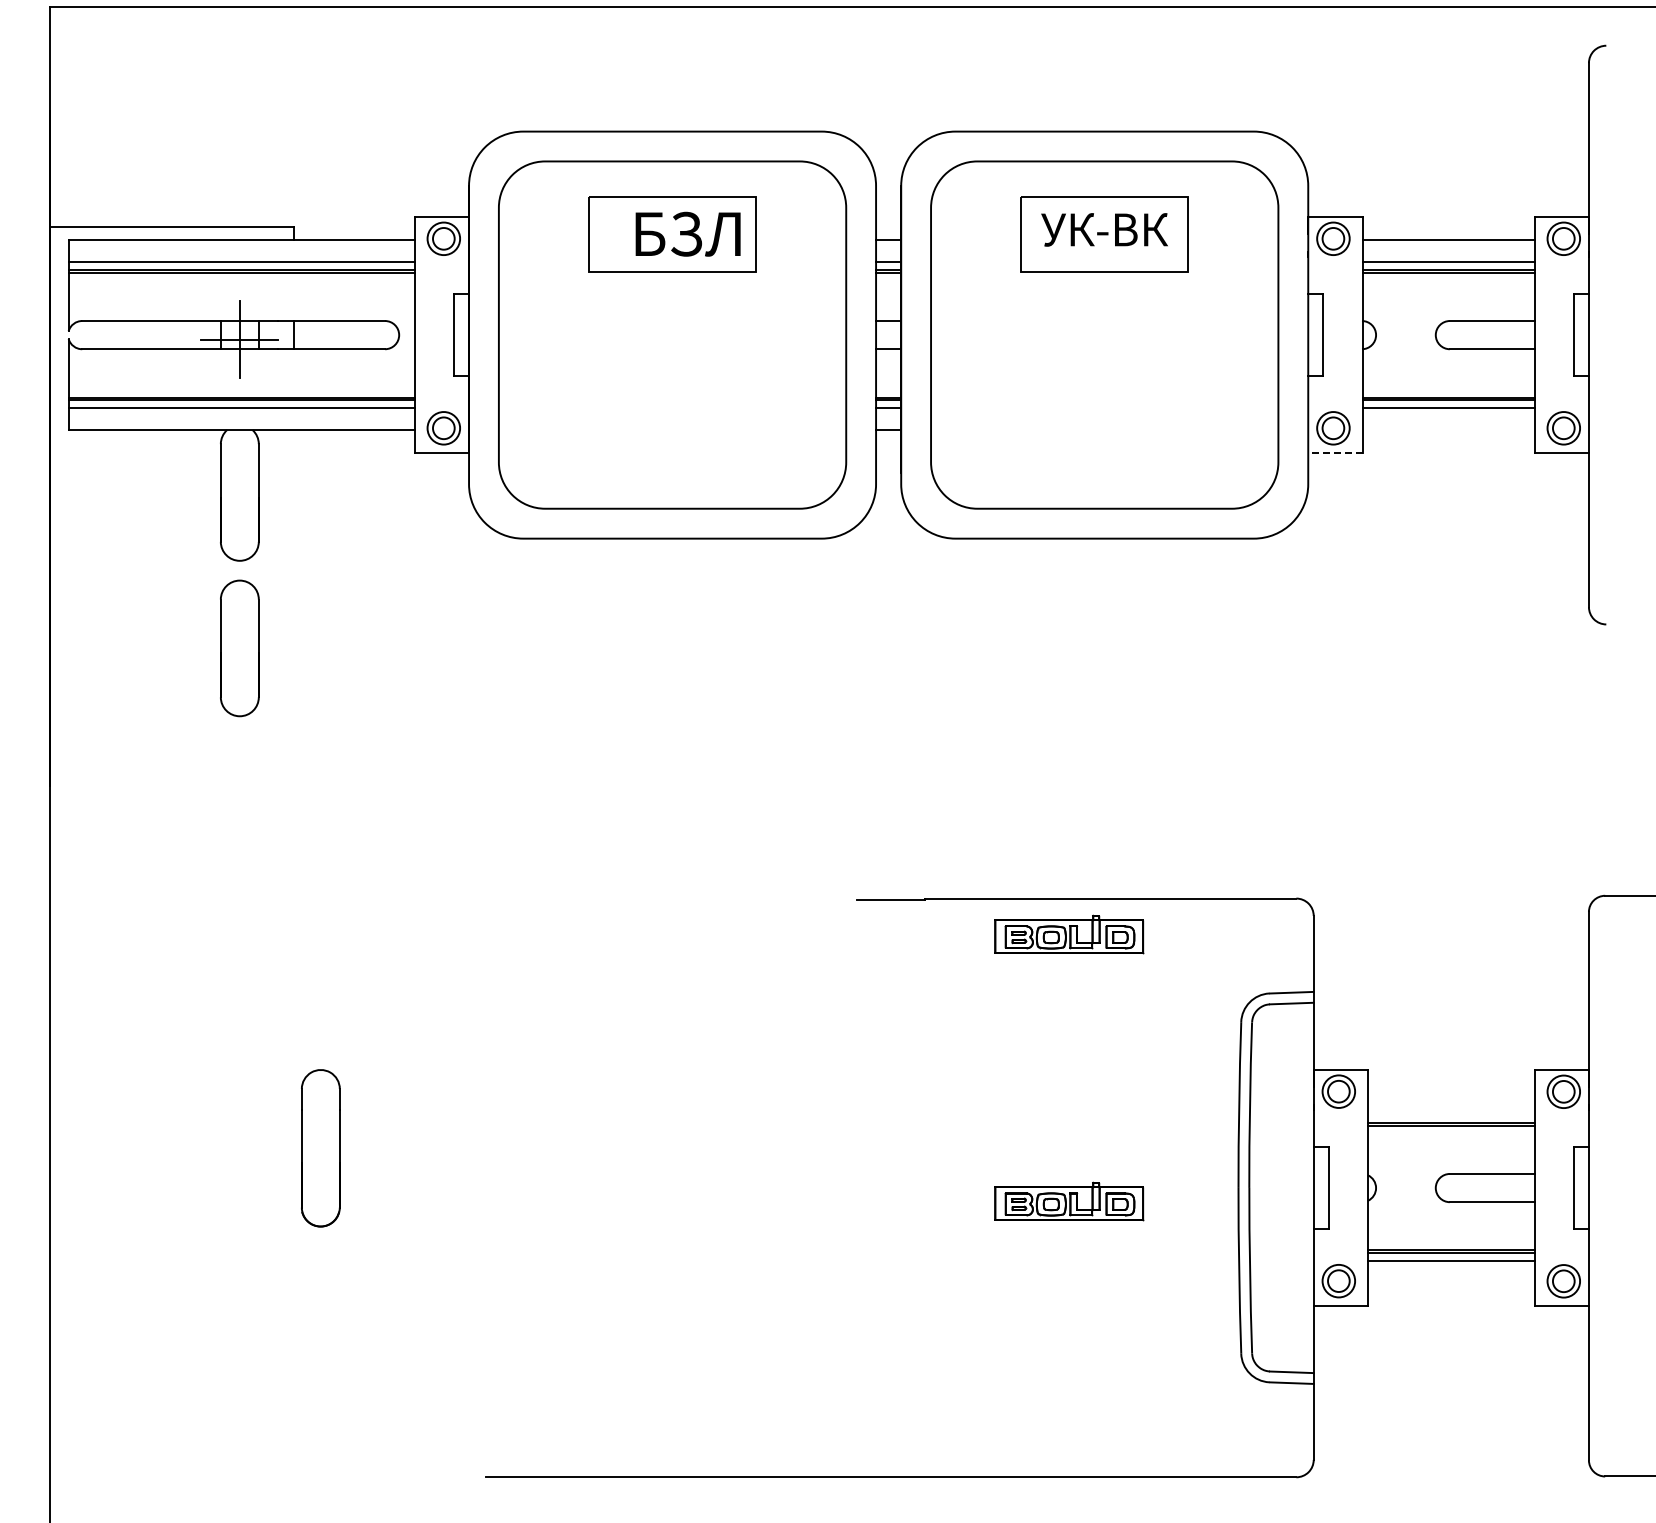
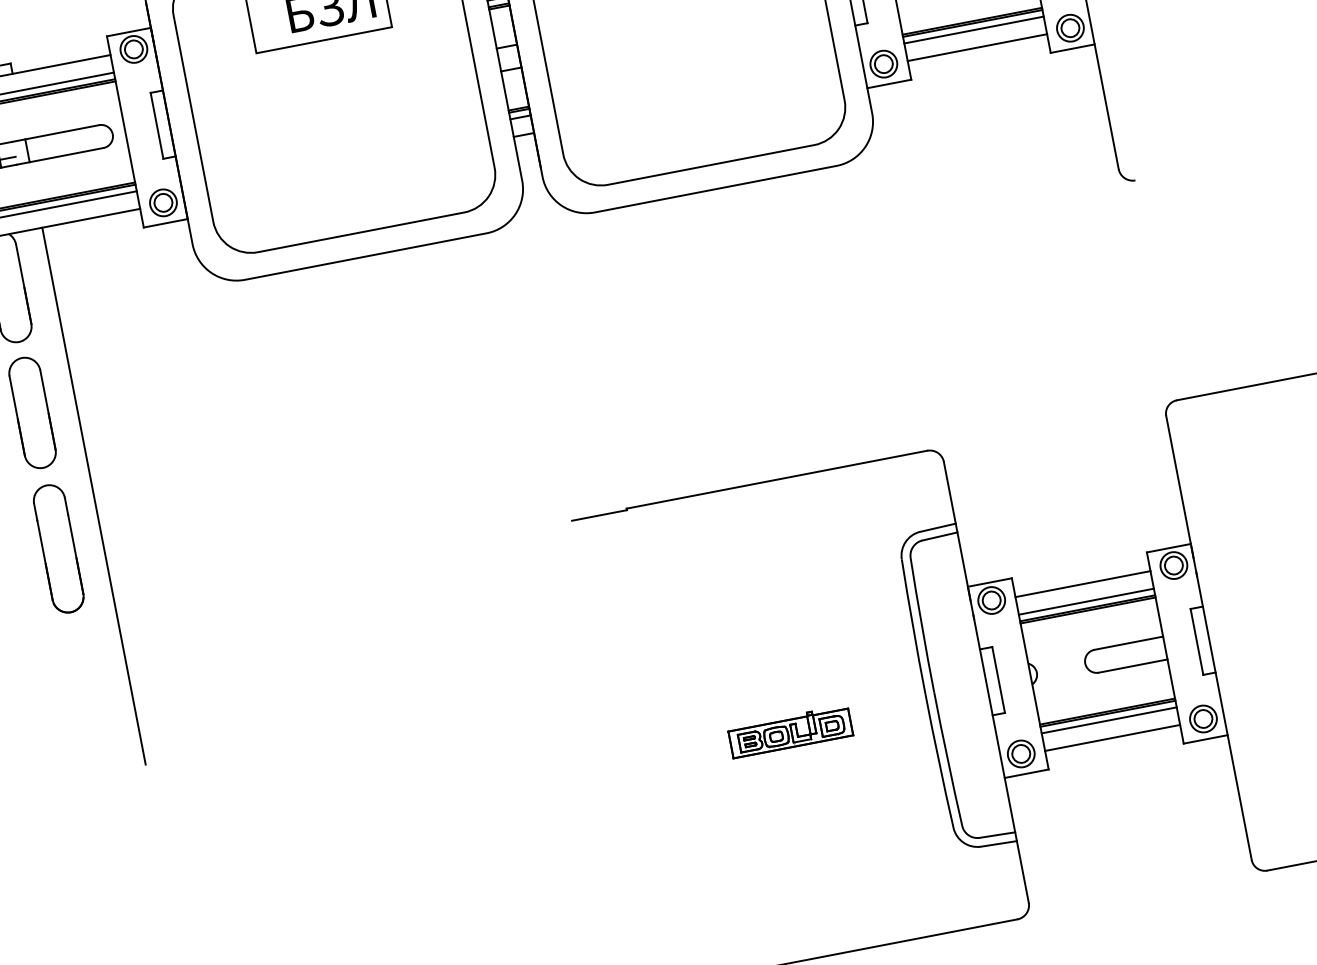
line: (1448, 430) -> (977, 47), added
line: (1334, 453) -> (888, 84), dashed -> solid
line: (293, 761) -> (93, 496), added
part: (1069, 934) -> (749, 515), removed
line: (1450, 1093) -> (1082, 584), added
line: (1450, 1114) -> (1085, 601), added
part: (320, 1148) -> (58, 549), moved
line: (1450, 1283) -> (1112, 738), added

